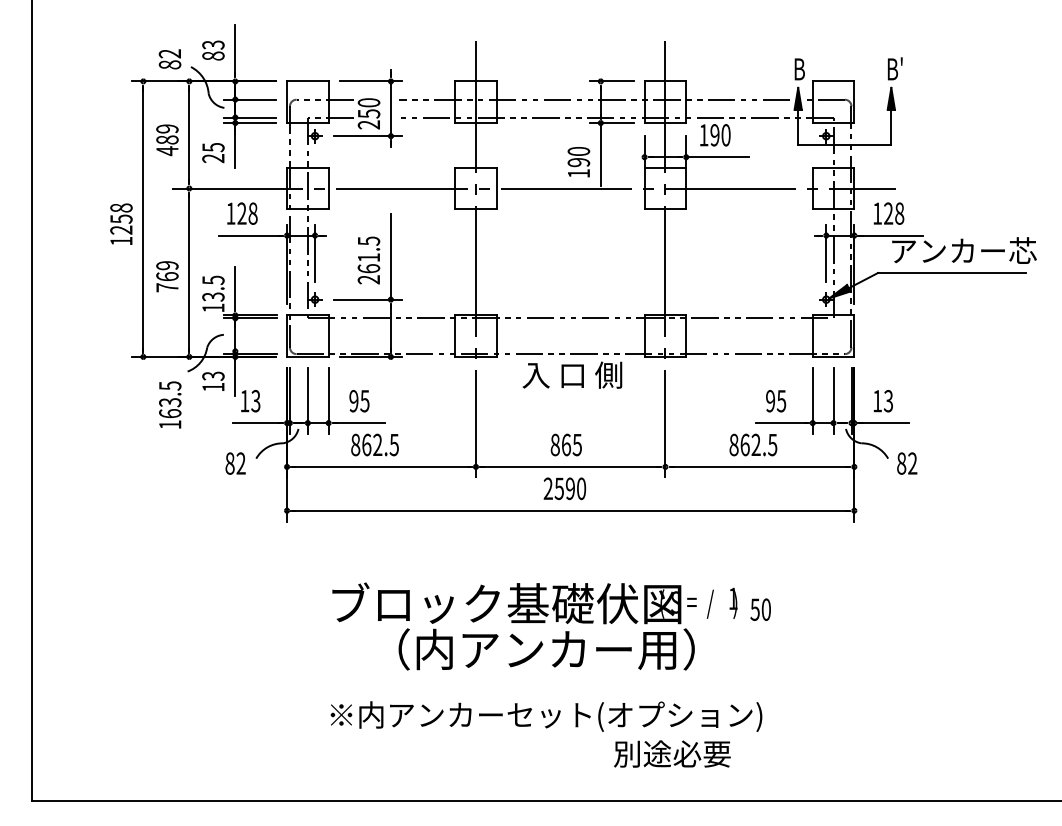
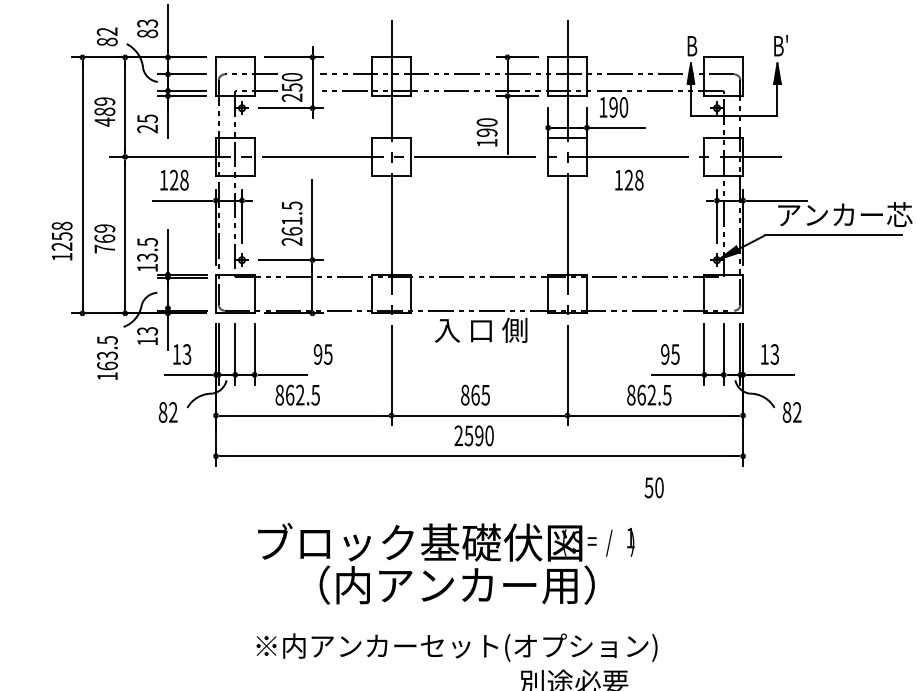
text: (888, 213) -> (628, 180), moved
text: (121, 223) -> (62, 240), moved
text: (359, 401) -> (323, 354), moved
text: (760, 609) -> (654, 487), moved

